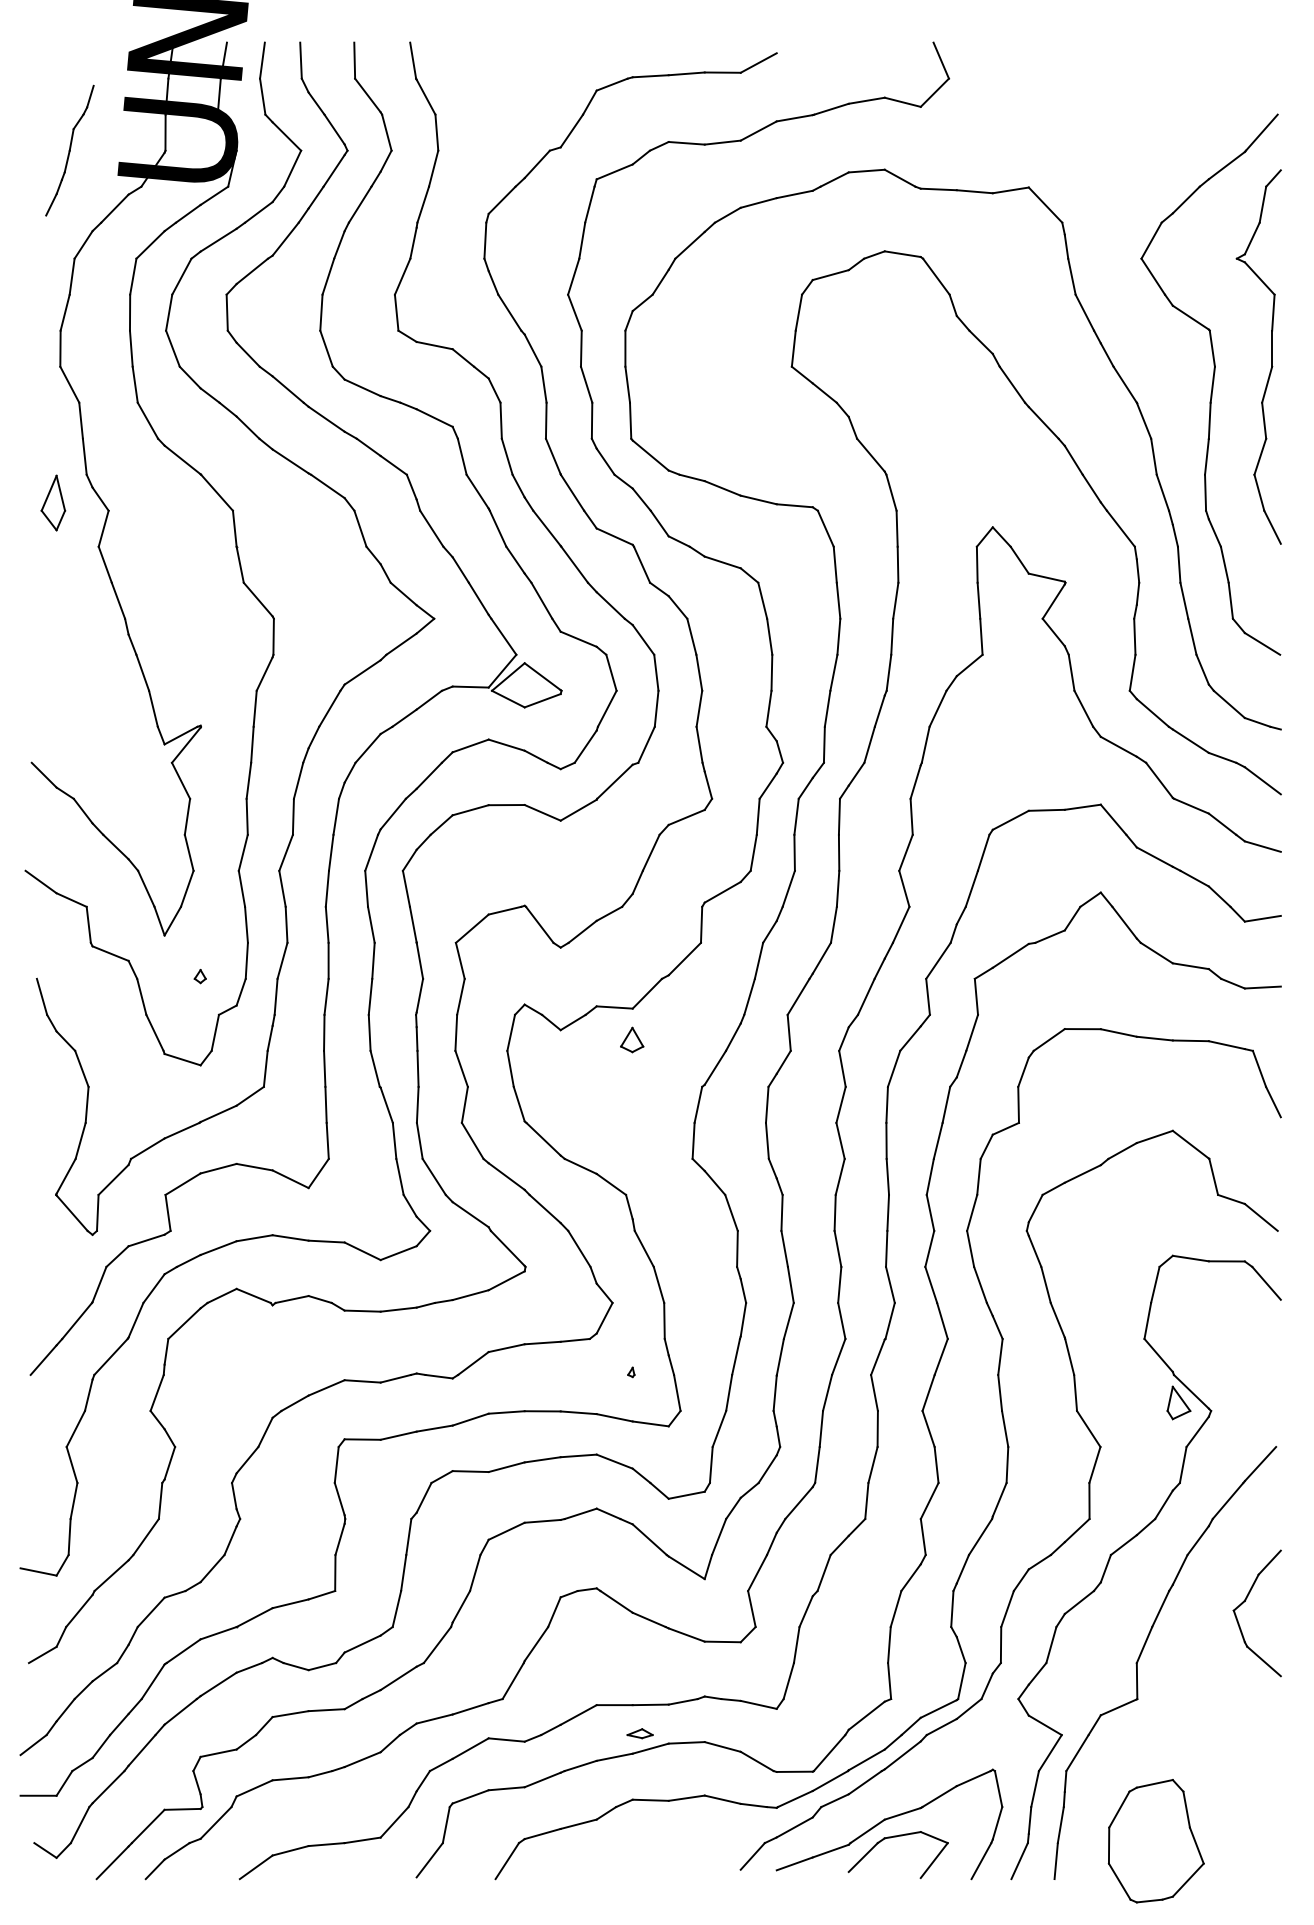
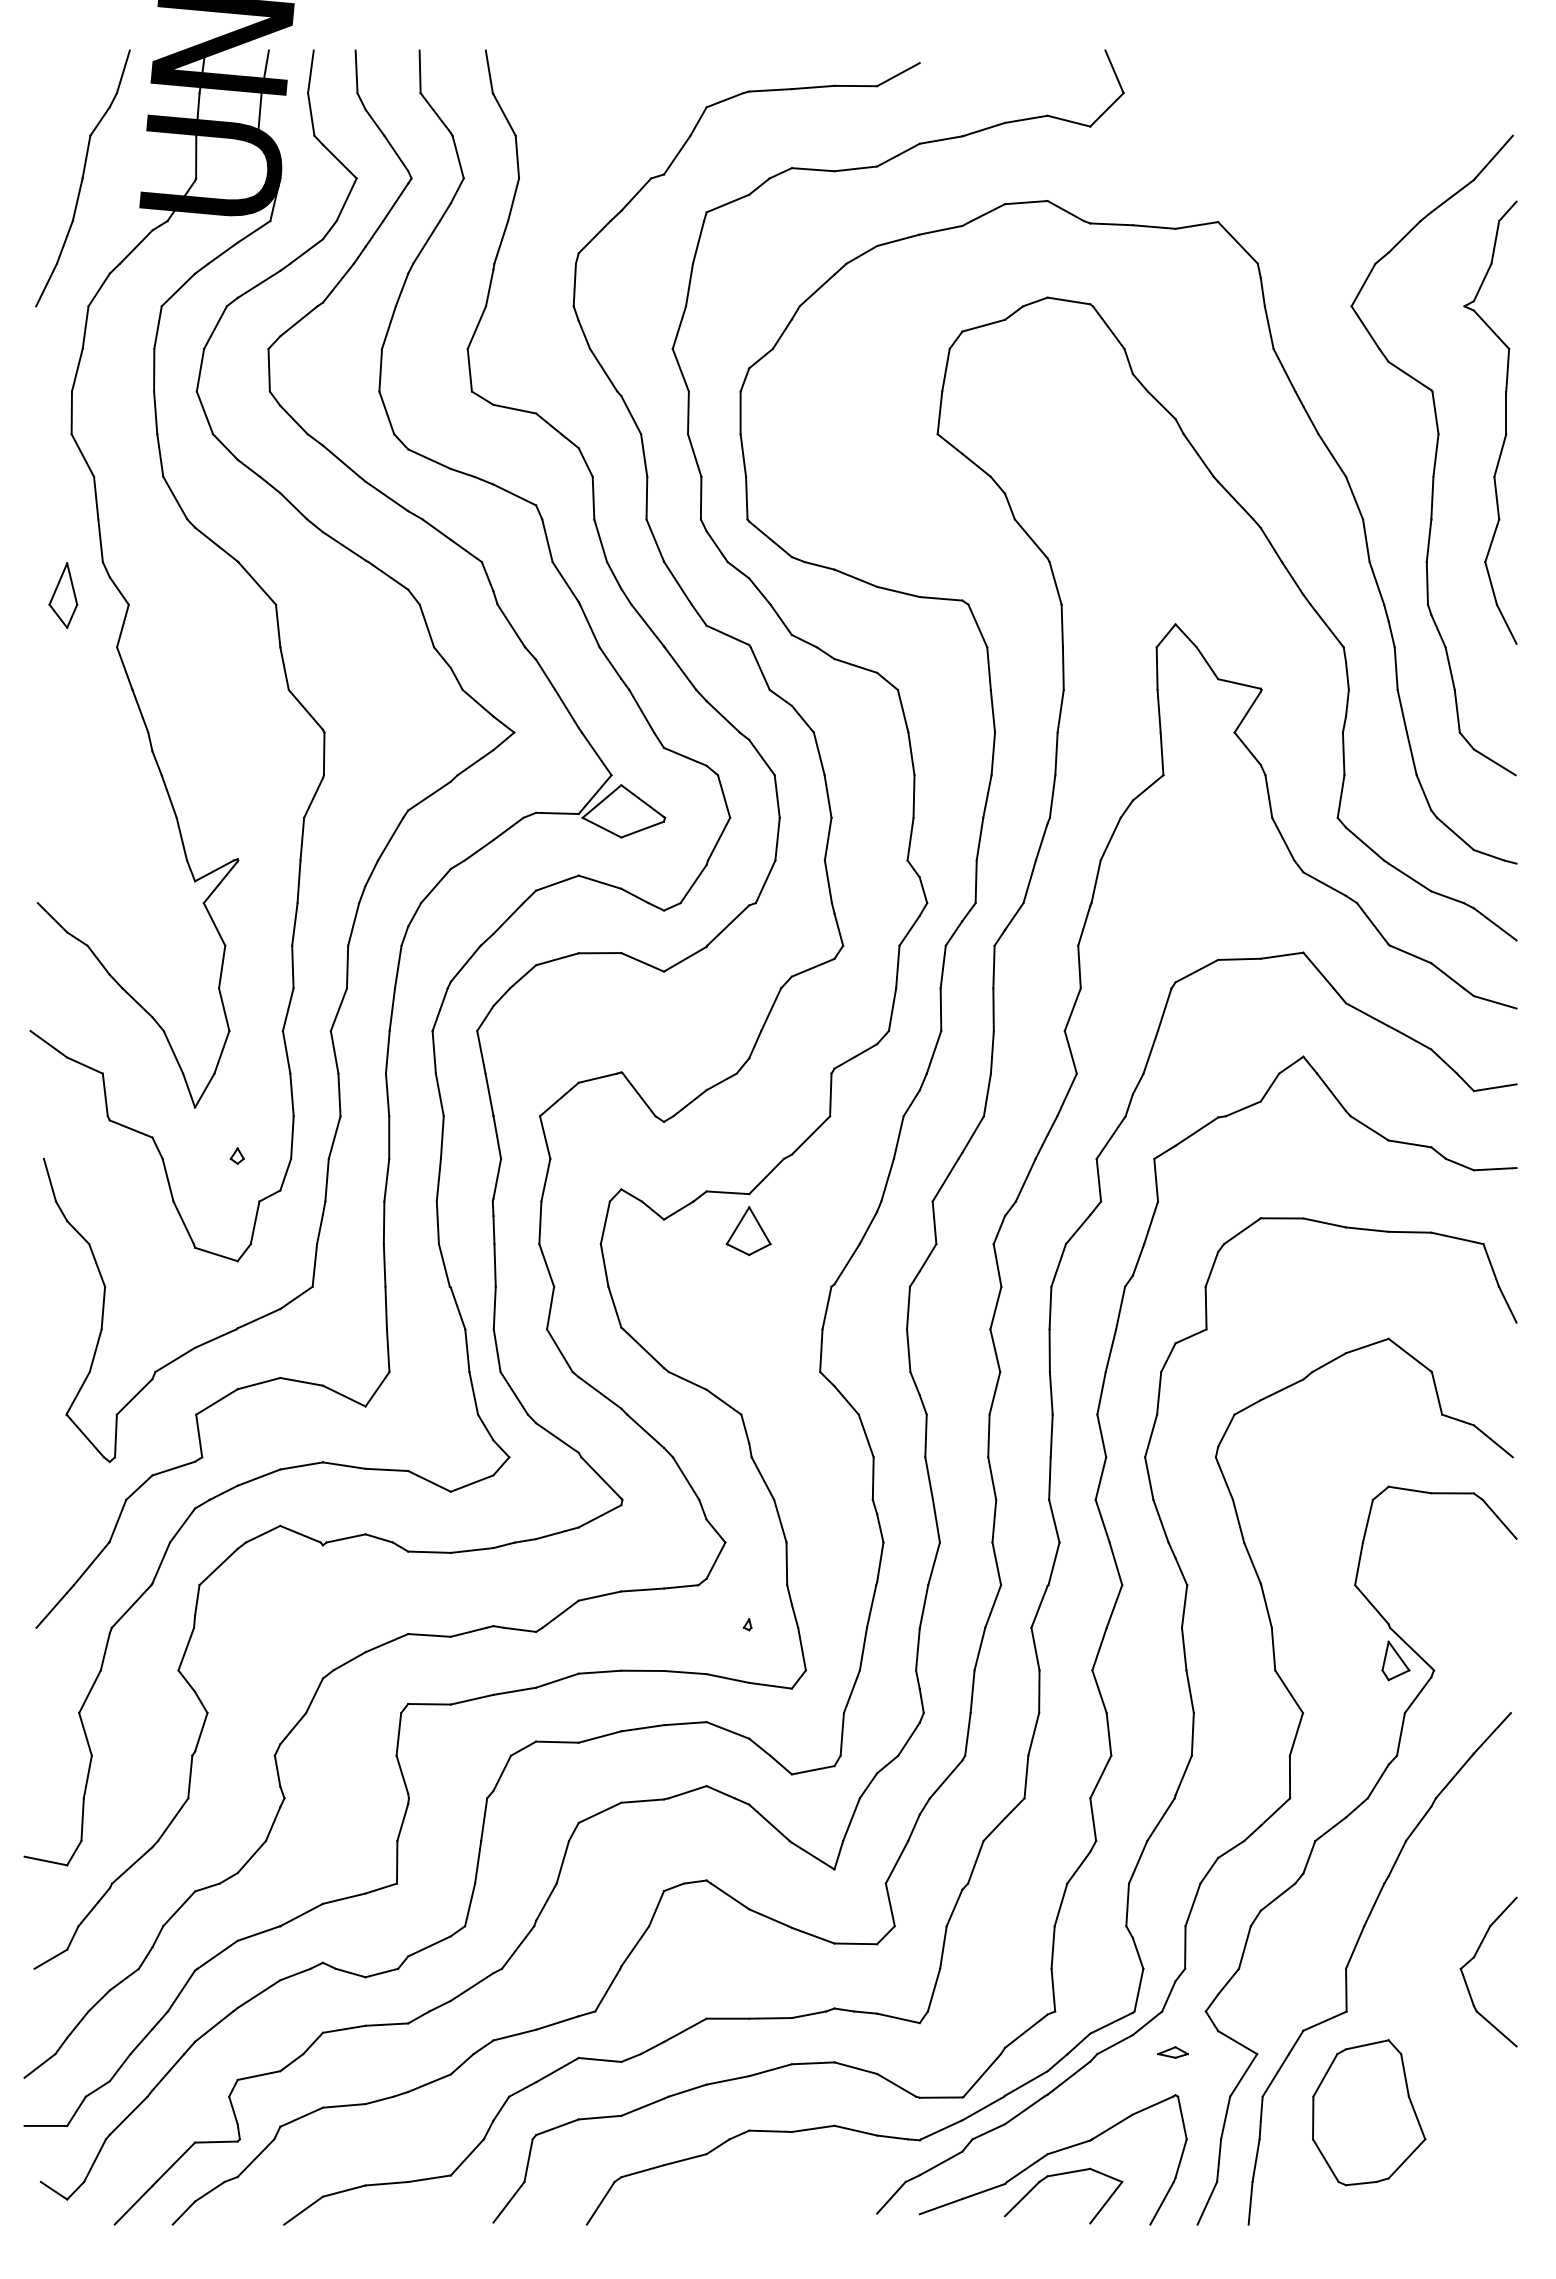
part: (69, 150) -> (82, 178), size x1.67
part: (632, 1040) -> (748, 1231), size x1.67
part: (1246, 1601) -> (1475, 1957), moved
part: (639, 1733) -> (1172, 2052), moved
part: (1156, 1840) -> (1369, 2112), moved

